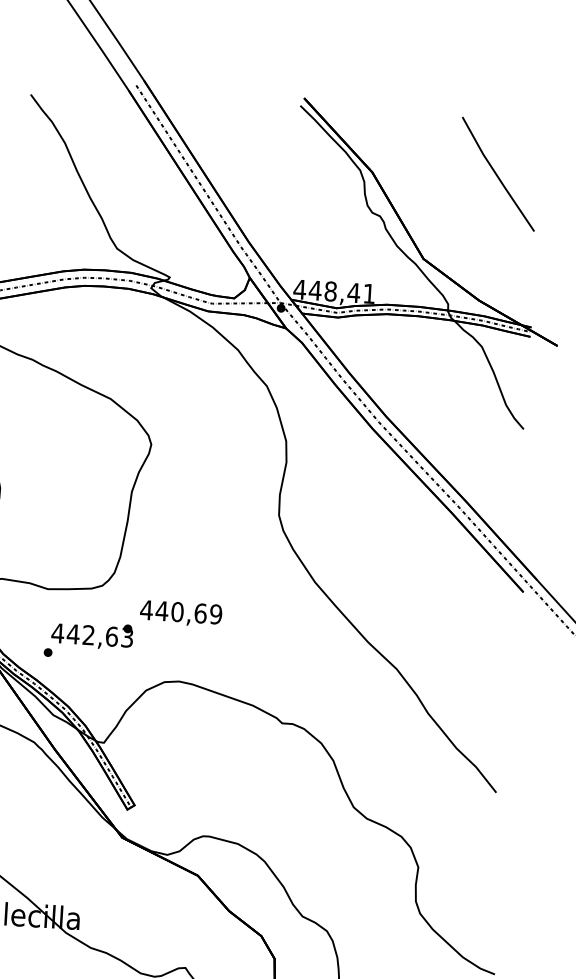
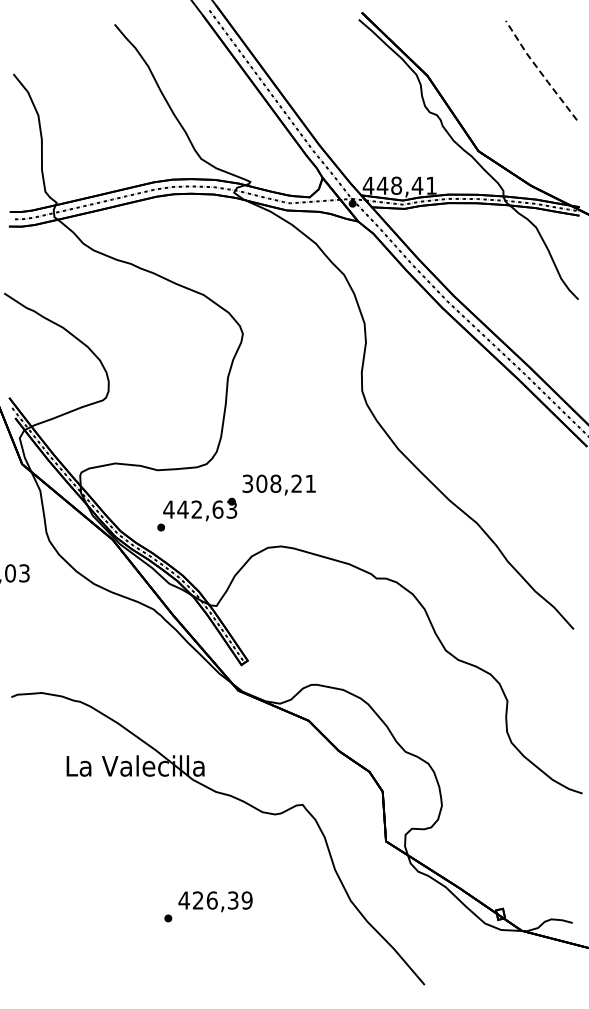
line: (497, 175) -> (540, 71), solid -> dashed
text: (181, 611) -> (279, 483), 440,69 -> 308,21

